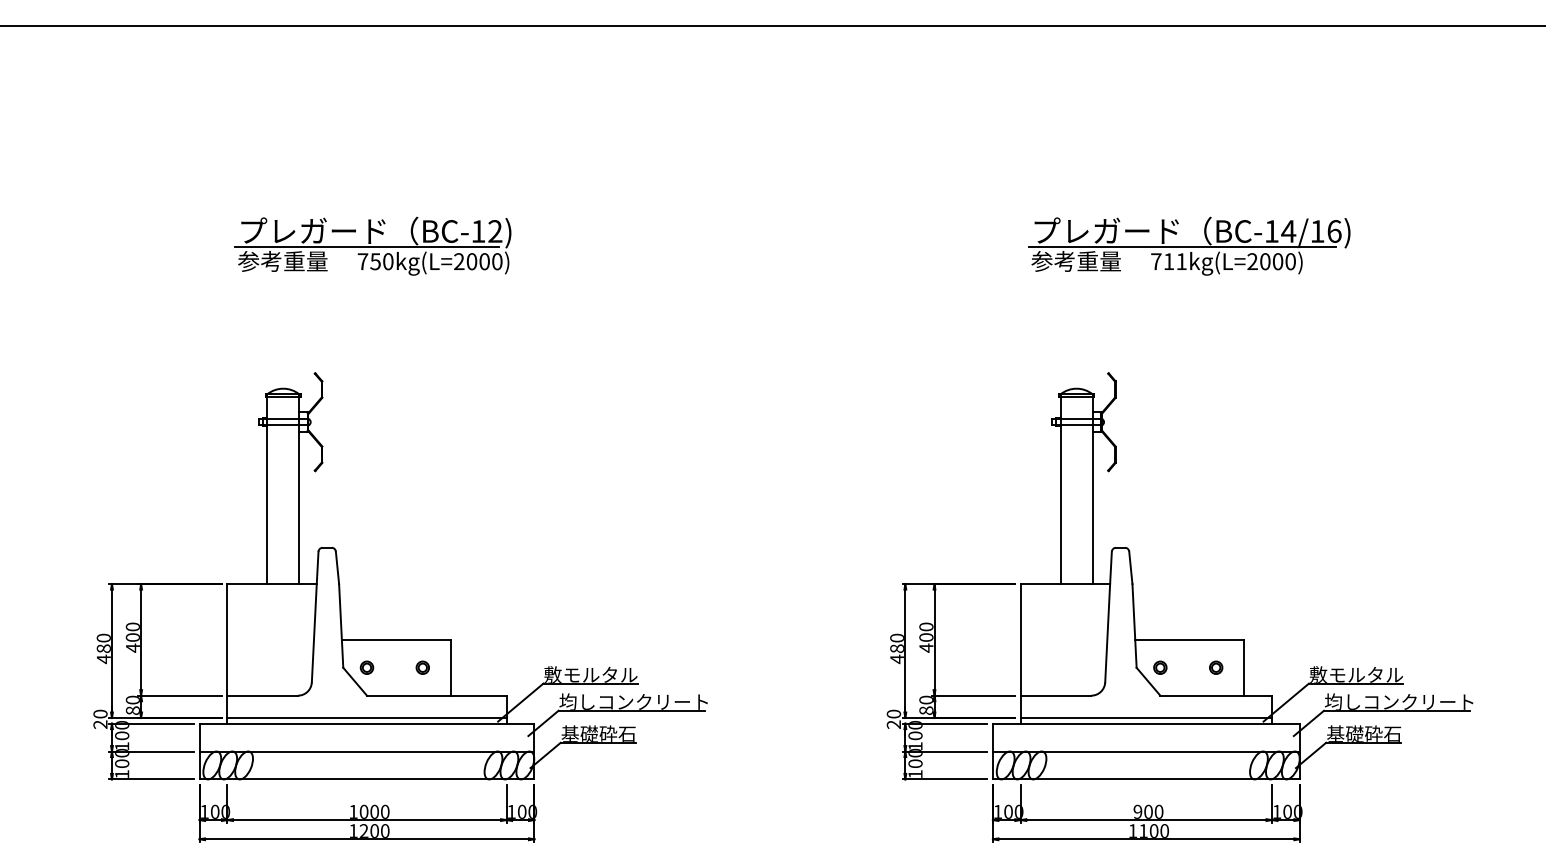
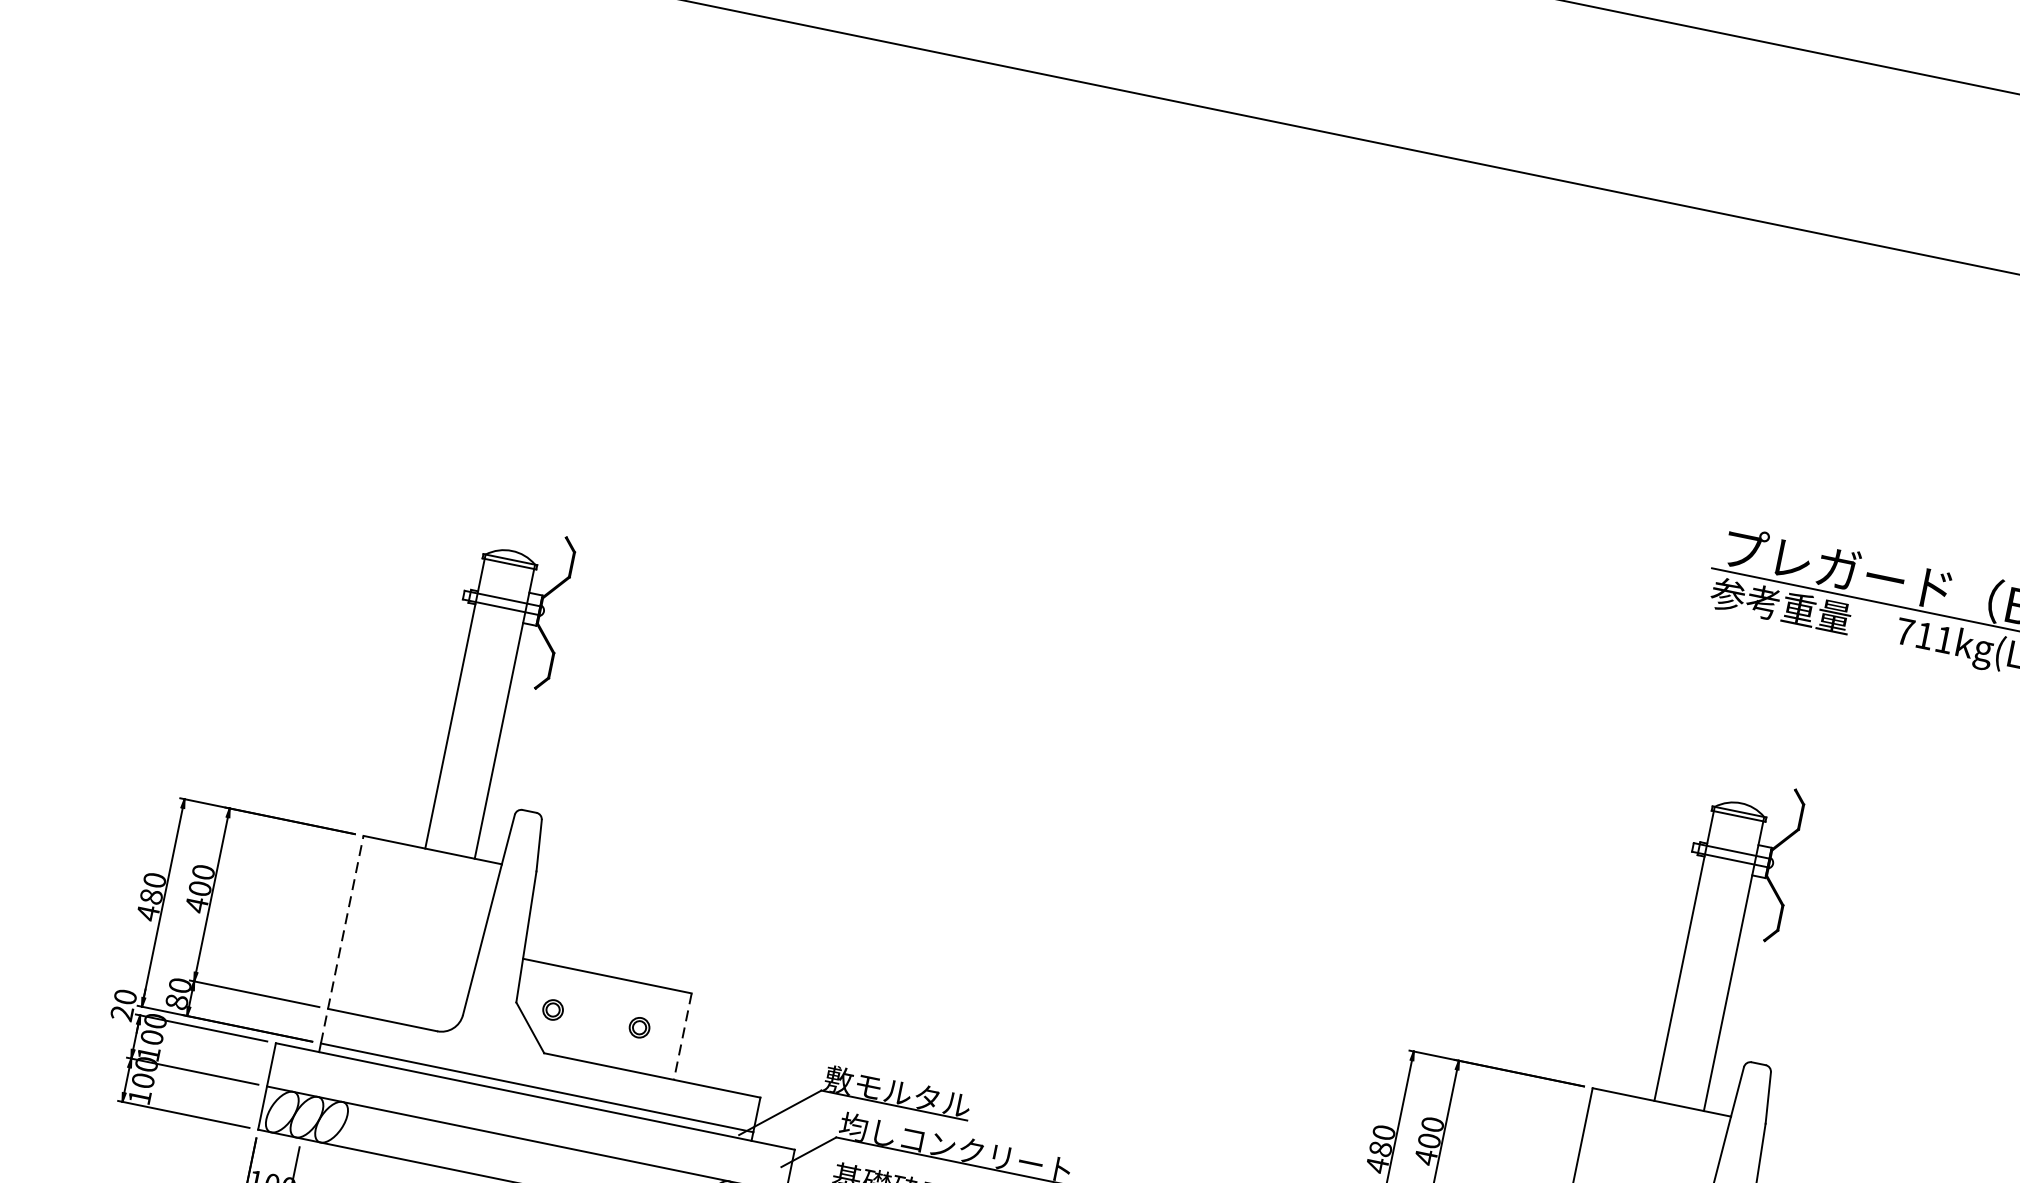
part: (372, 246) -> (695, 359), removed
line: (227, 651) -> (342, 940), solid -> dashed
line: (450, 667) -> (682, 1036), solid -> dashed

